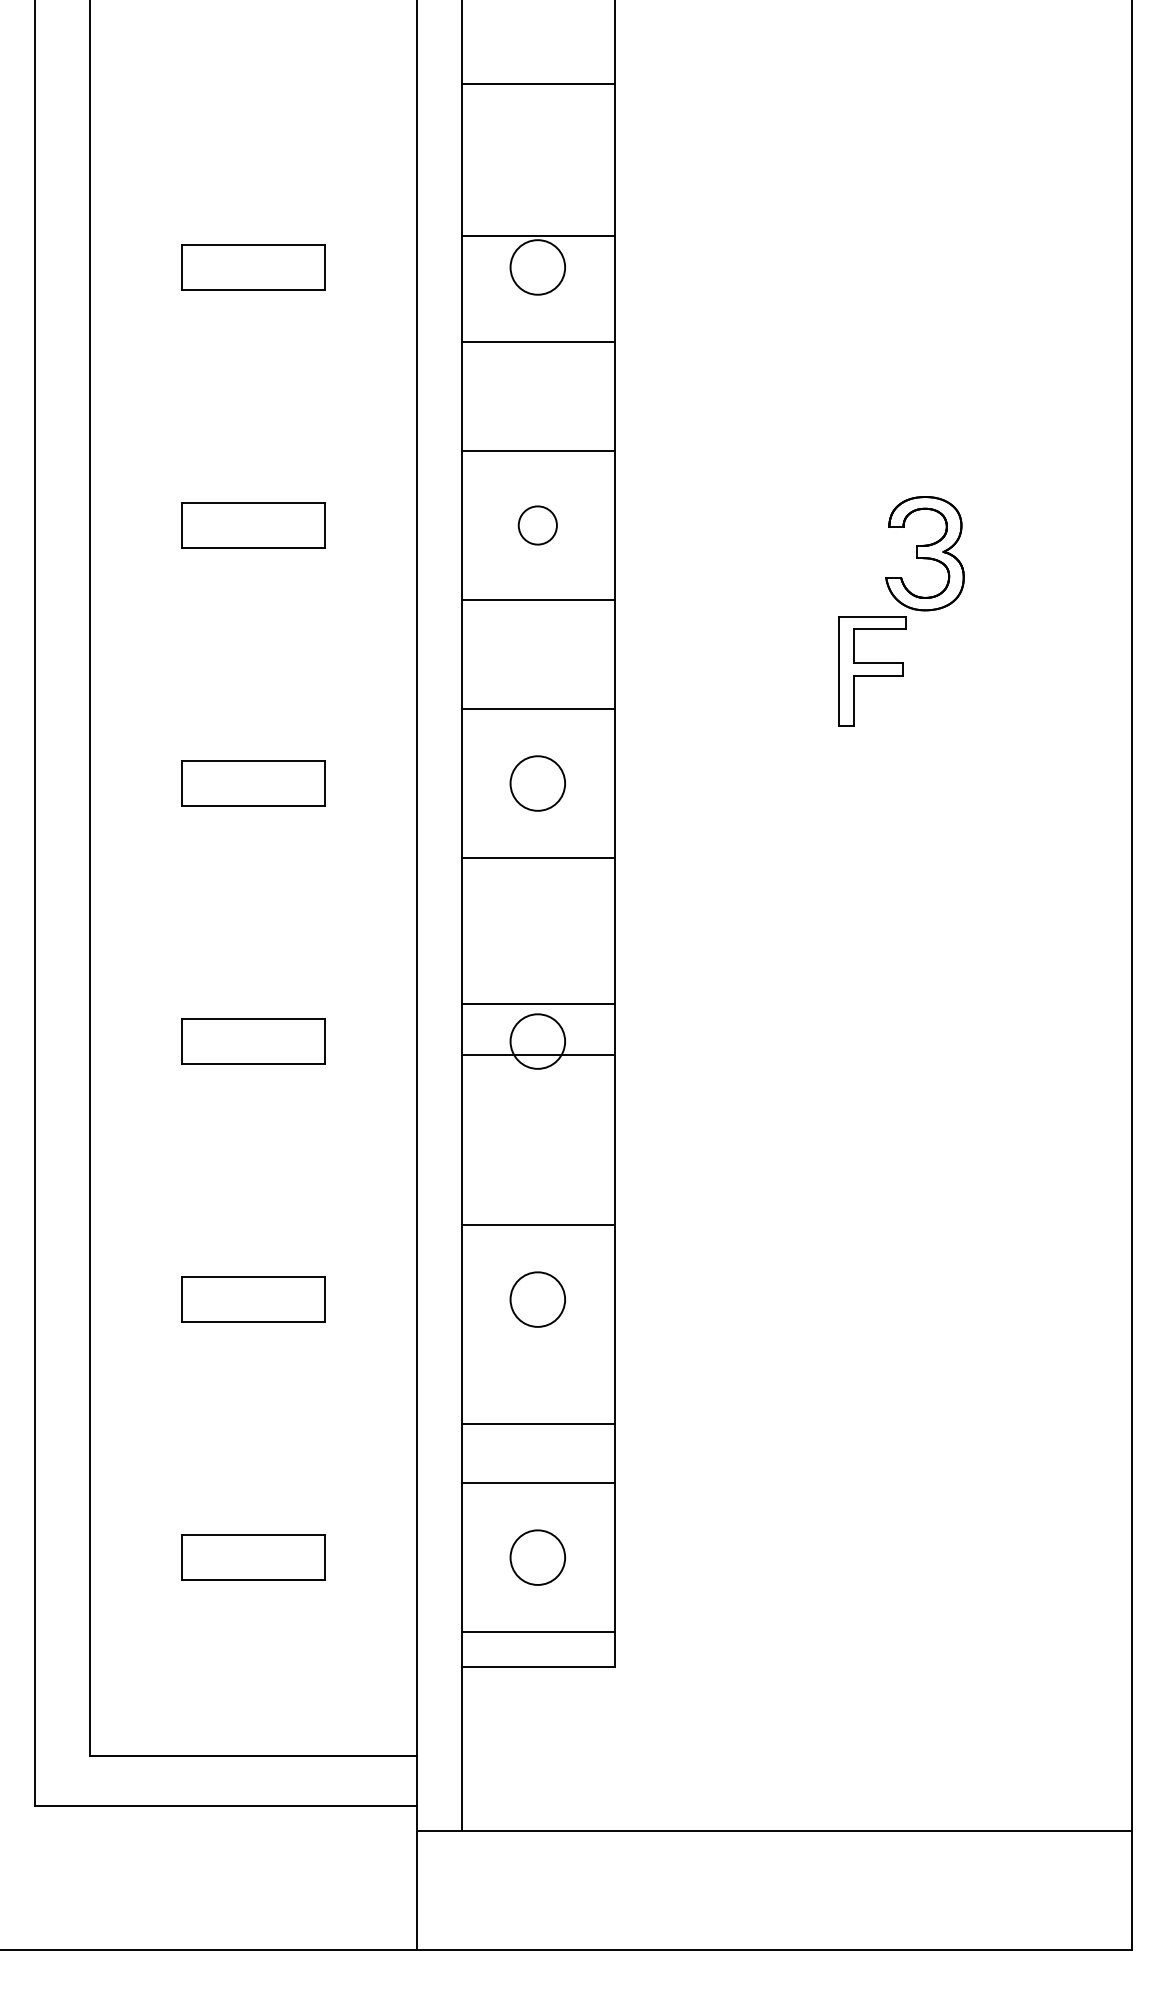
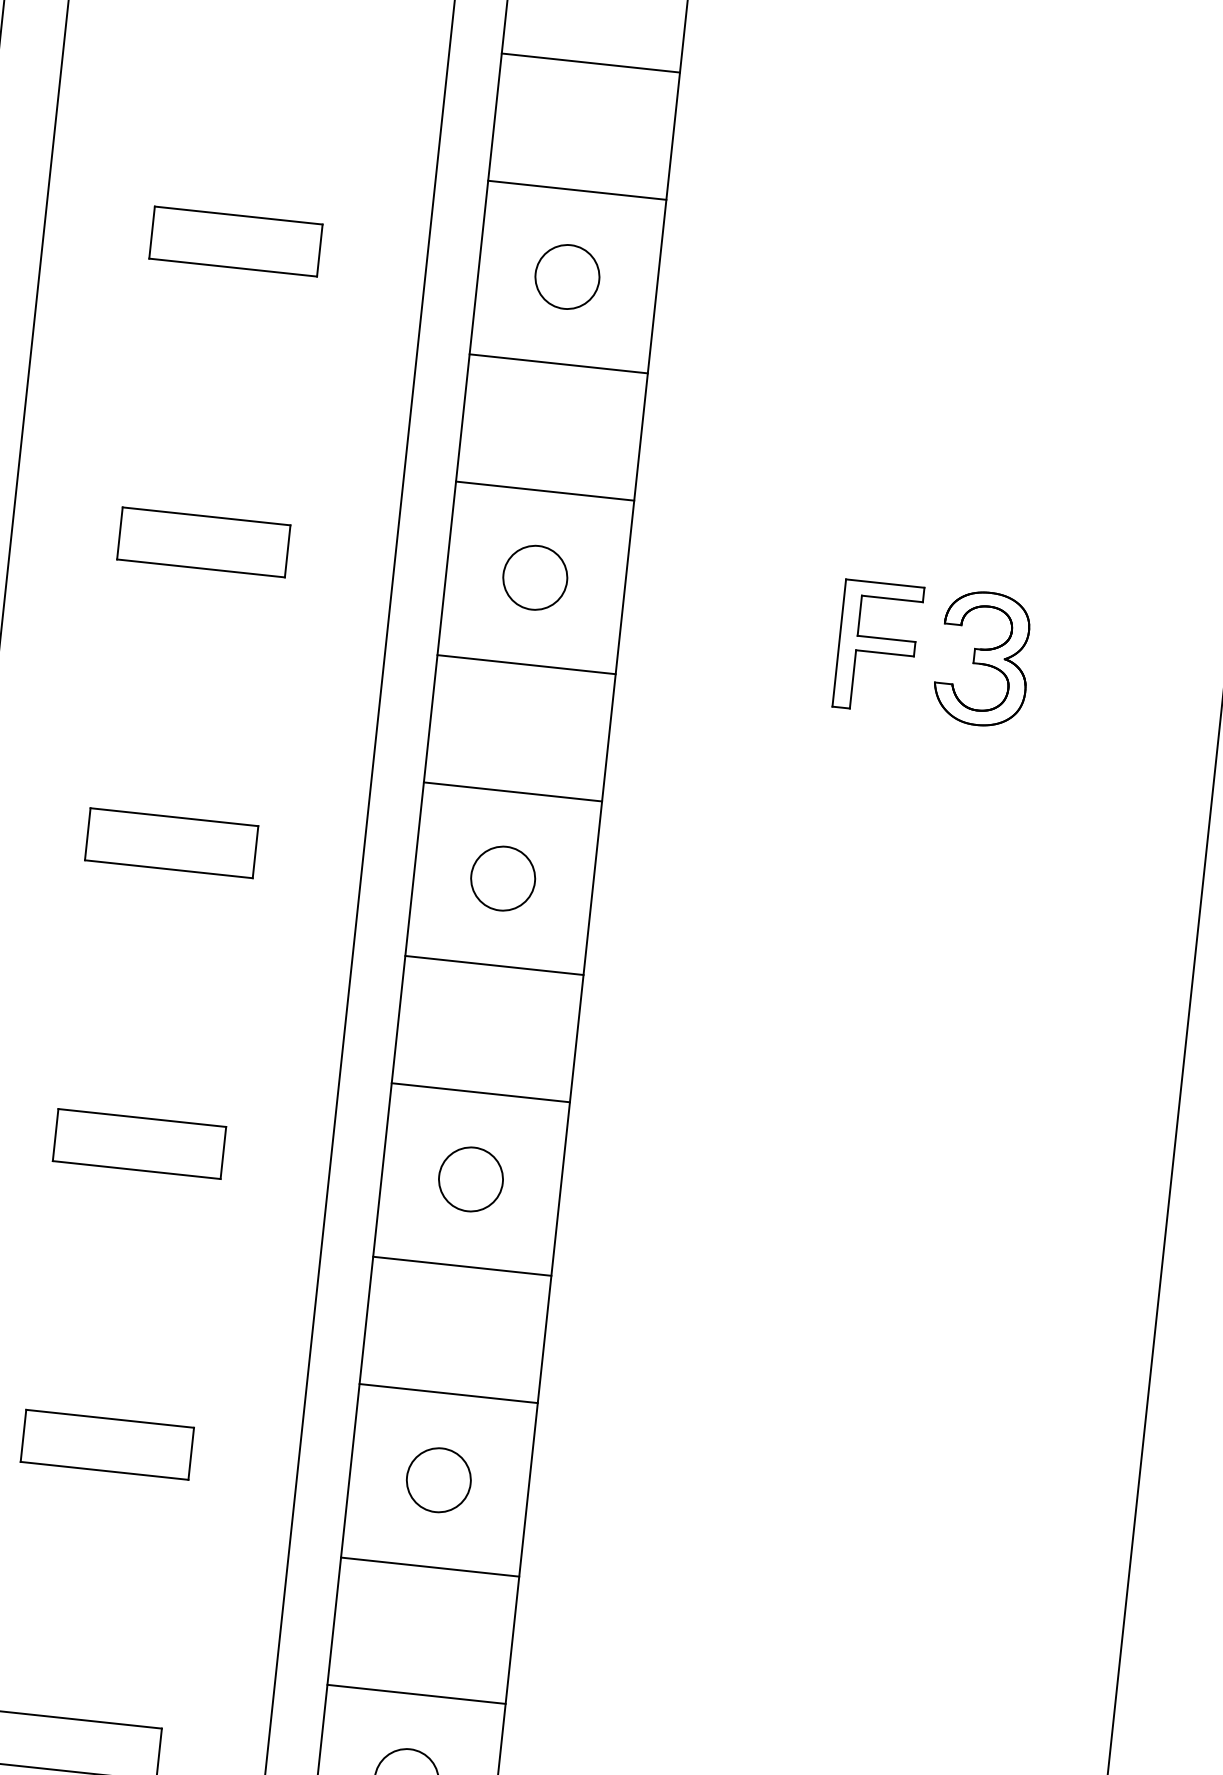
line: (537, 236) -> (576, 190), moved
circle: (537, 525) -> (534, 577), size x1.43
part: (872, 671) -> (878, 647), moved
line: (537, 1004) -> (479, 1093), moved
line: (537, 1055) -> (461, 1266), moved
line: (537, 1424) -> (429, 1567), moved

